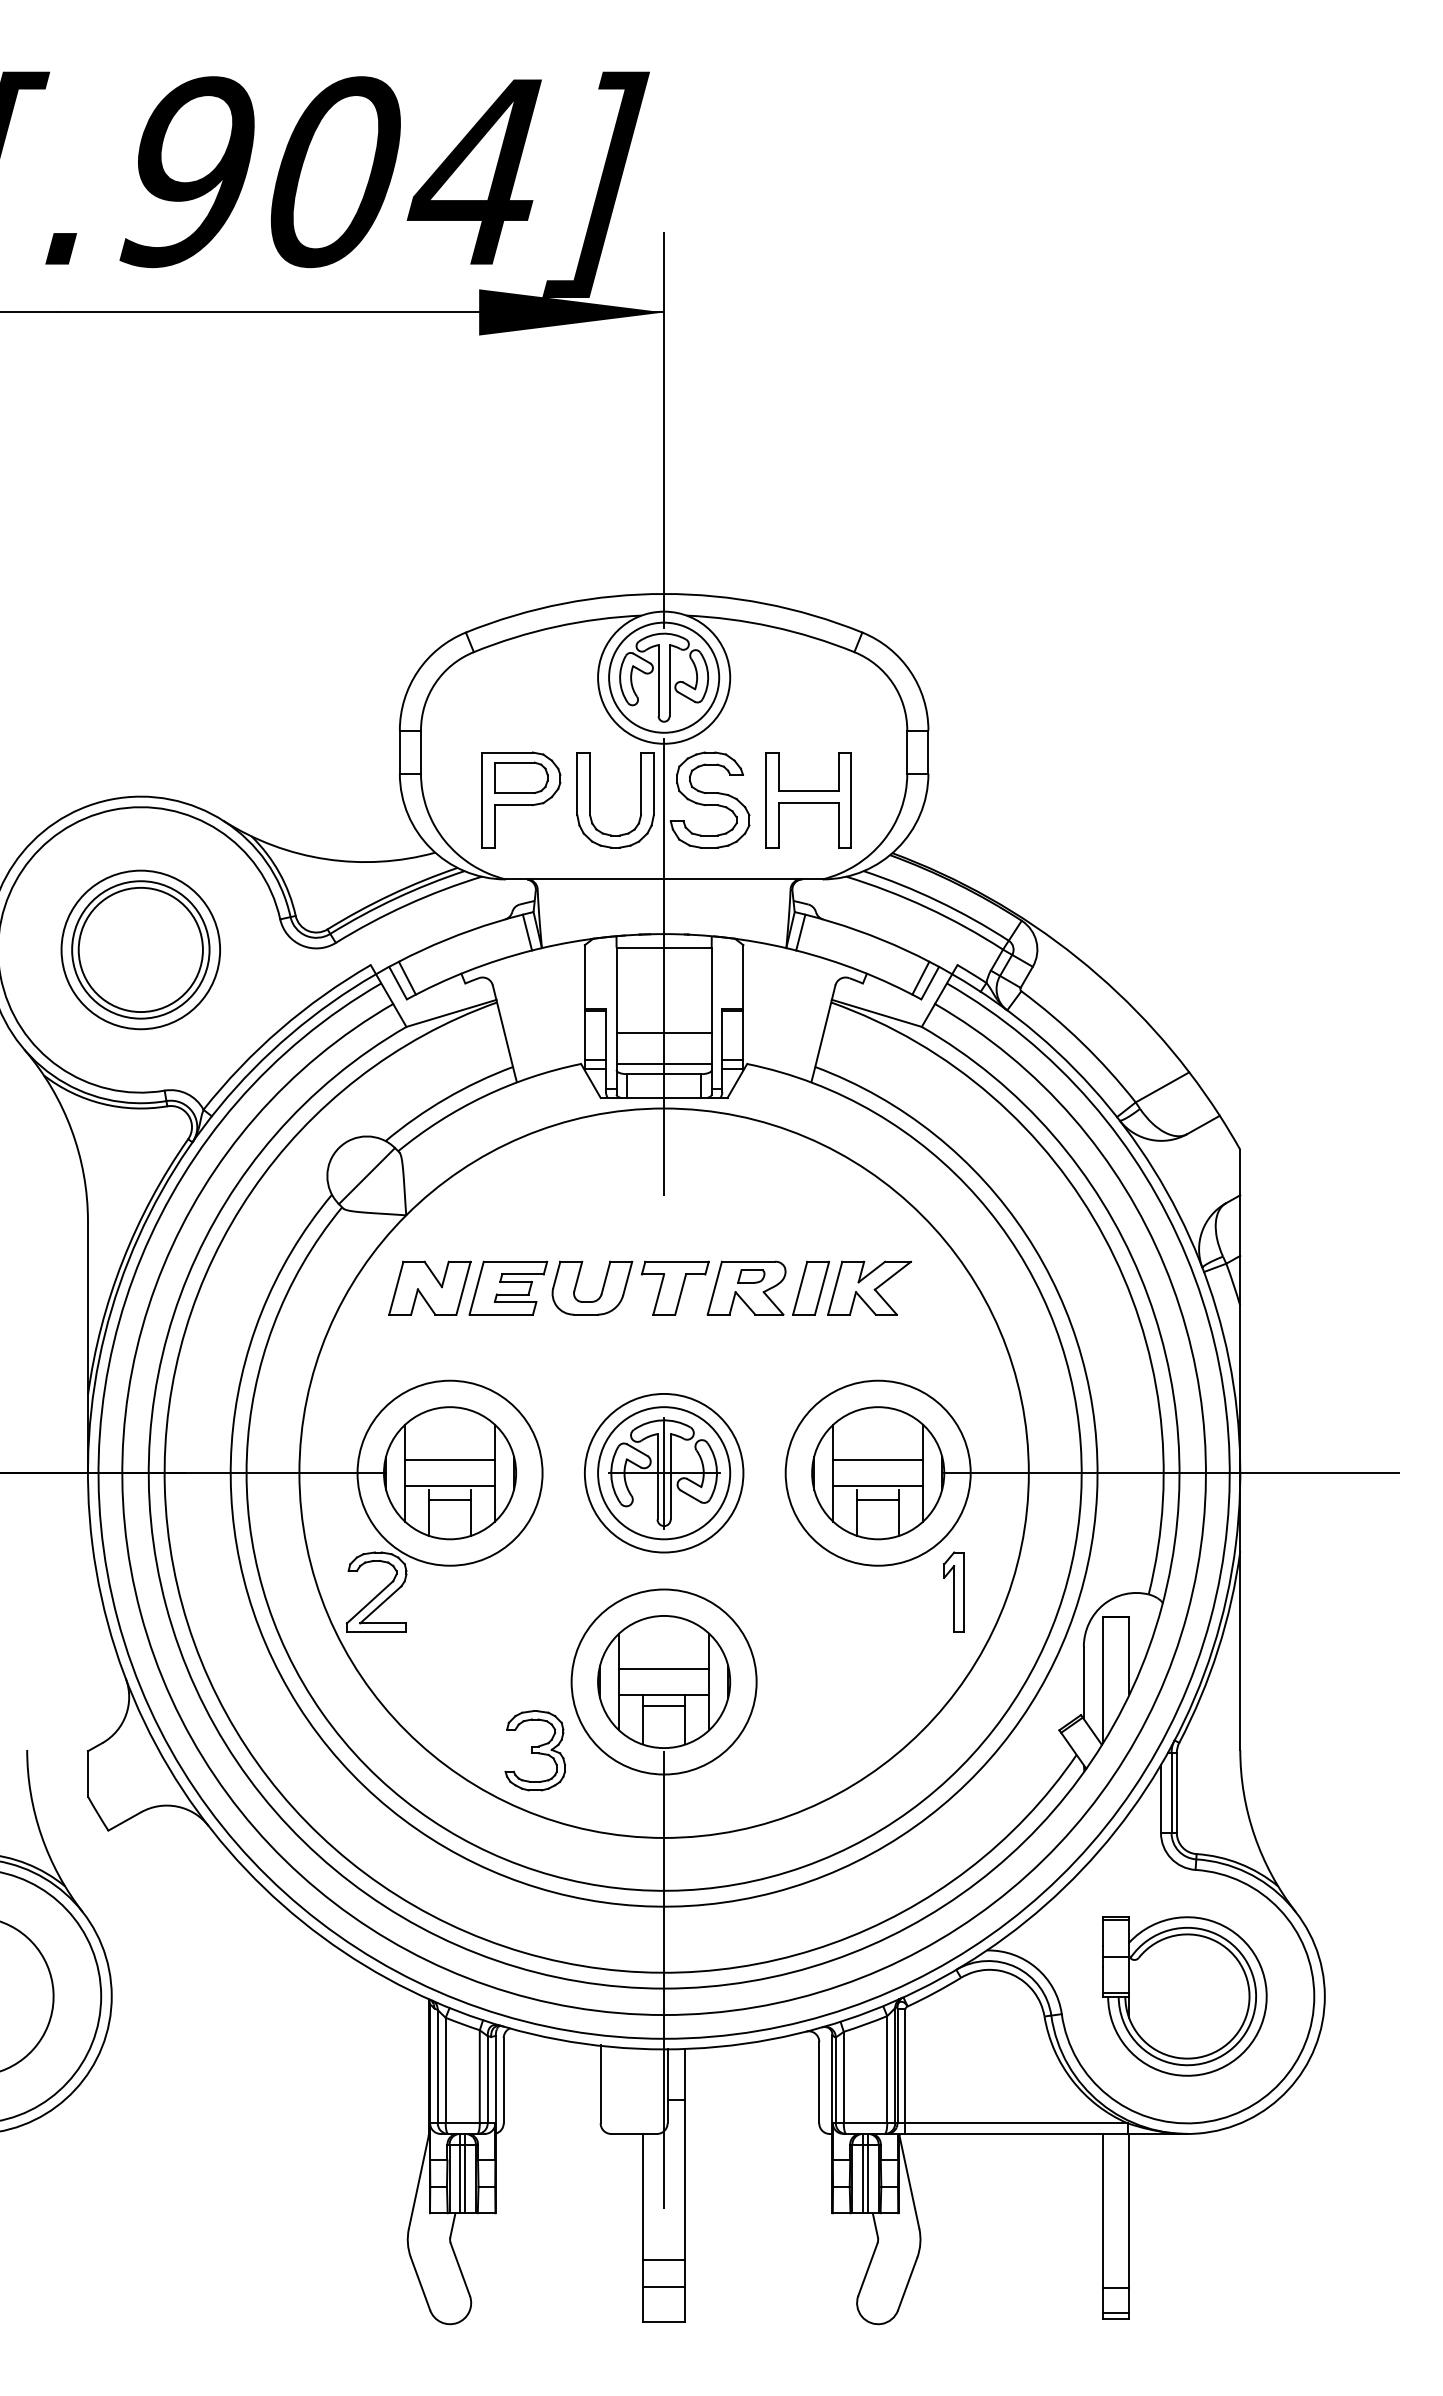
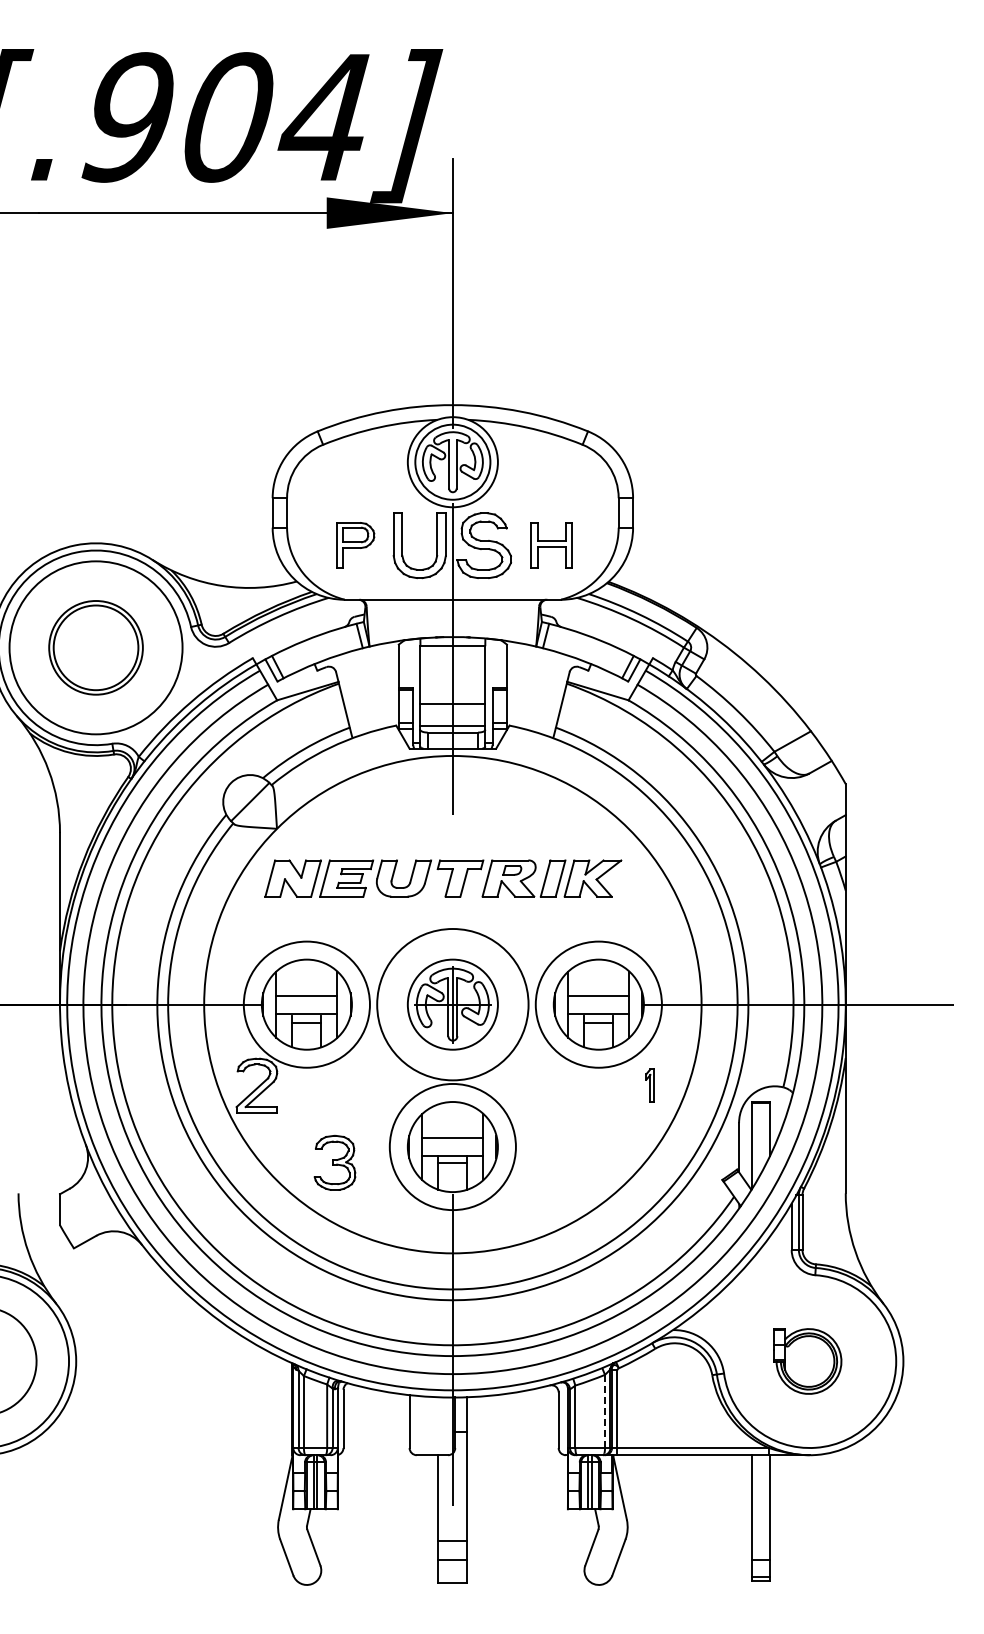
part: (521, 799) -> (355, 545), size x0.7
part: (808, 799) -> (551, 545), size x0.7
circle: (140, 949) -> (95, 647), size x1.6
circle: (663, 1472) -> (452, 1004), size x1.4
part: (952, 1591) -> (649, 1085), size x0.6
part: (534, 1750) -> (334, 1162), moved
part: (1184, 1996) -> (807, 1361), size x0.6
line: (887, 2069) -> (605, 1411), solid -> dashed

